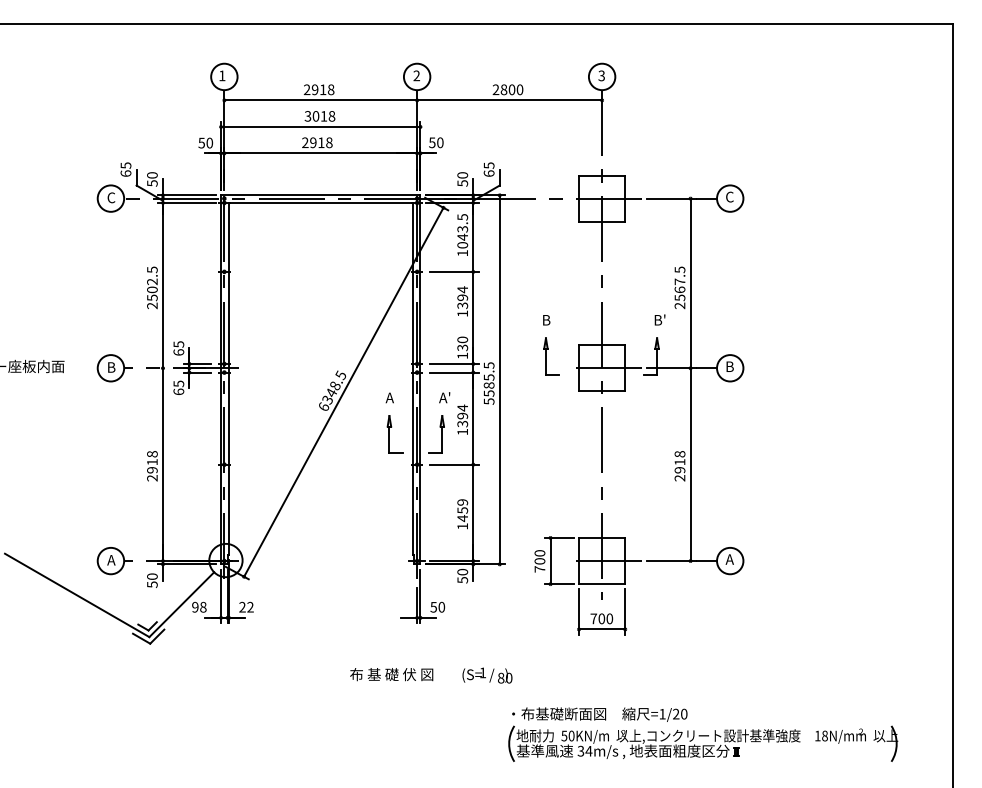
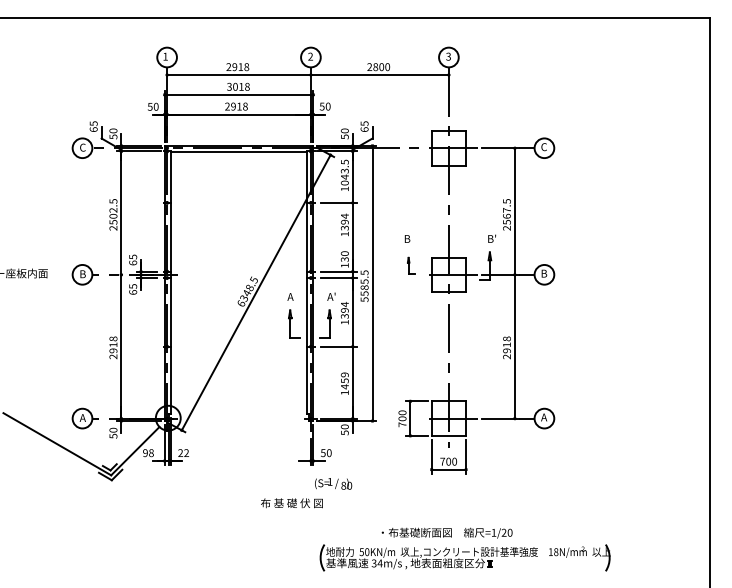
part: (551, 356) -> (411, 266), size x0.6
text: (487, 675) -> (333, 483), moved
part: (703, 743) -> (465, 557), moved

